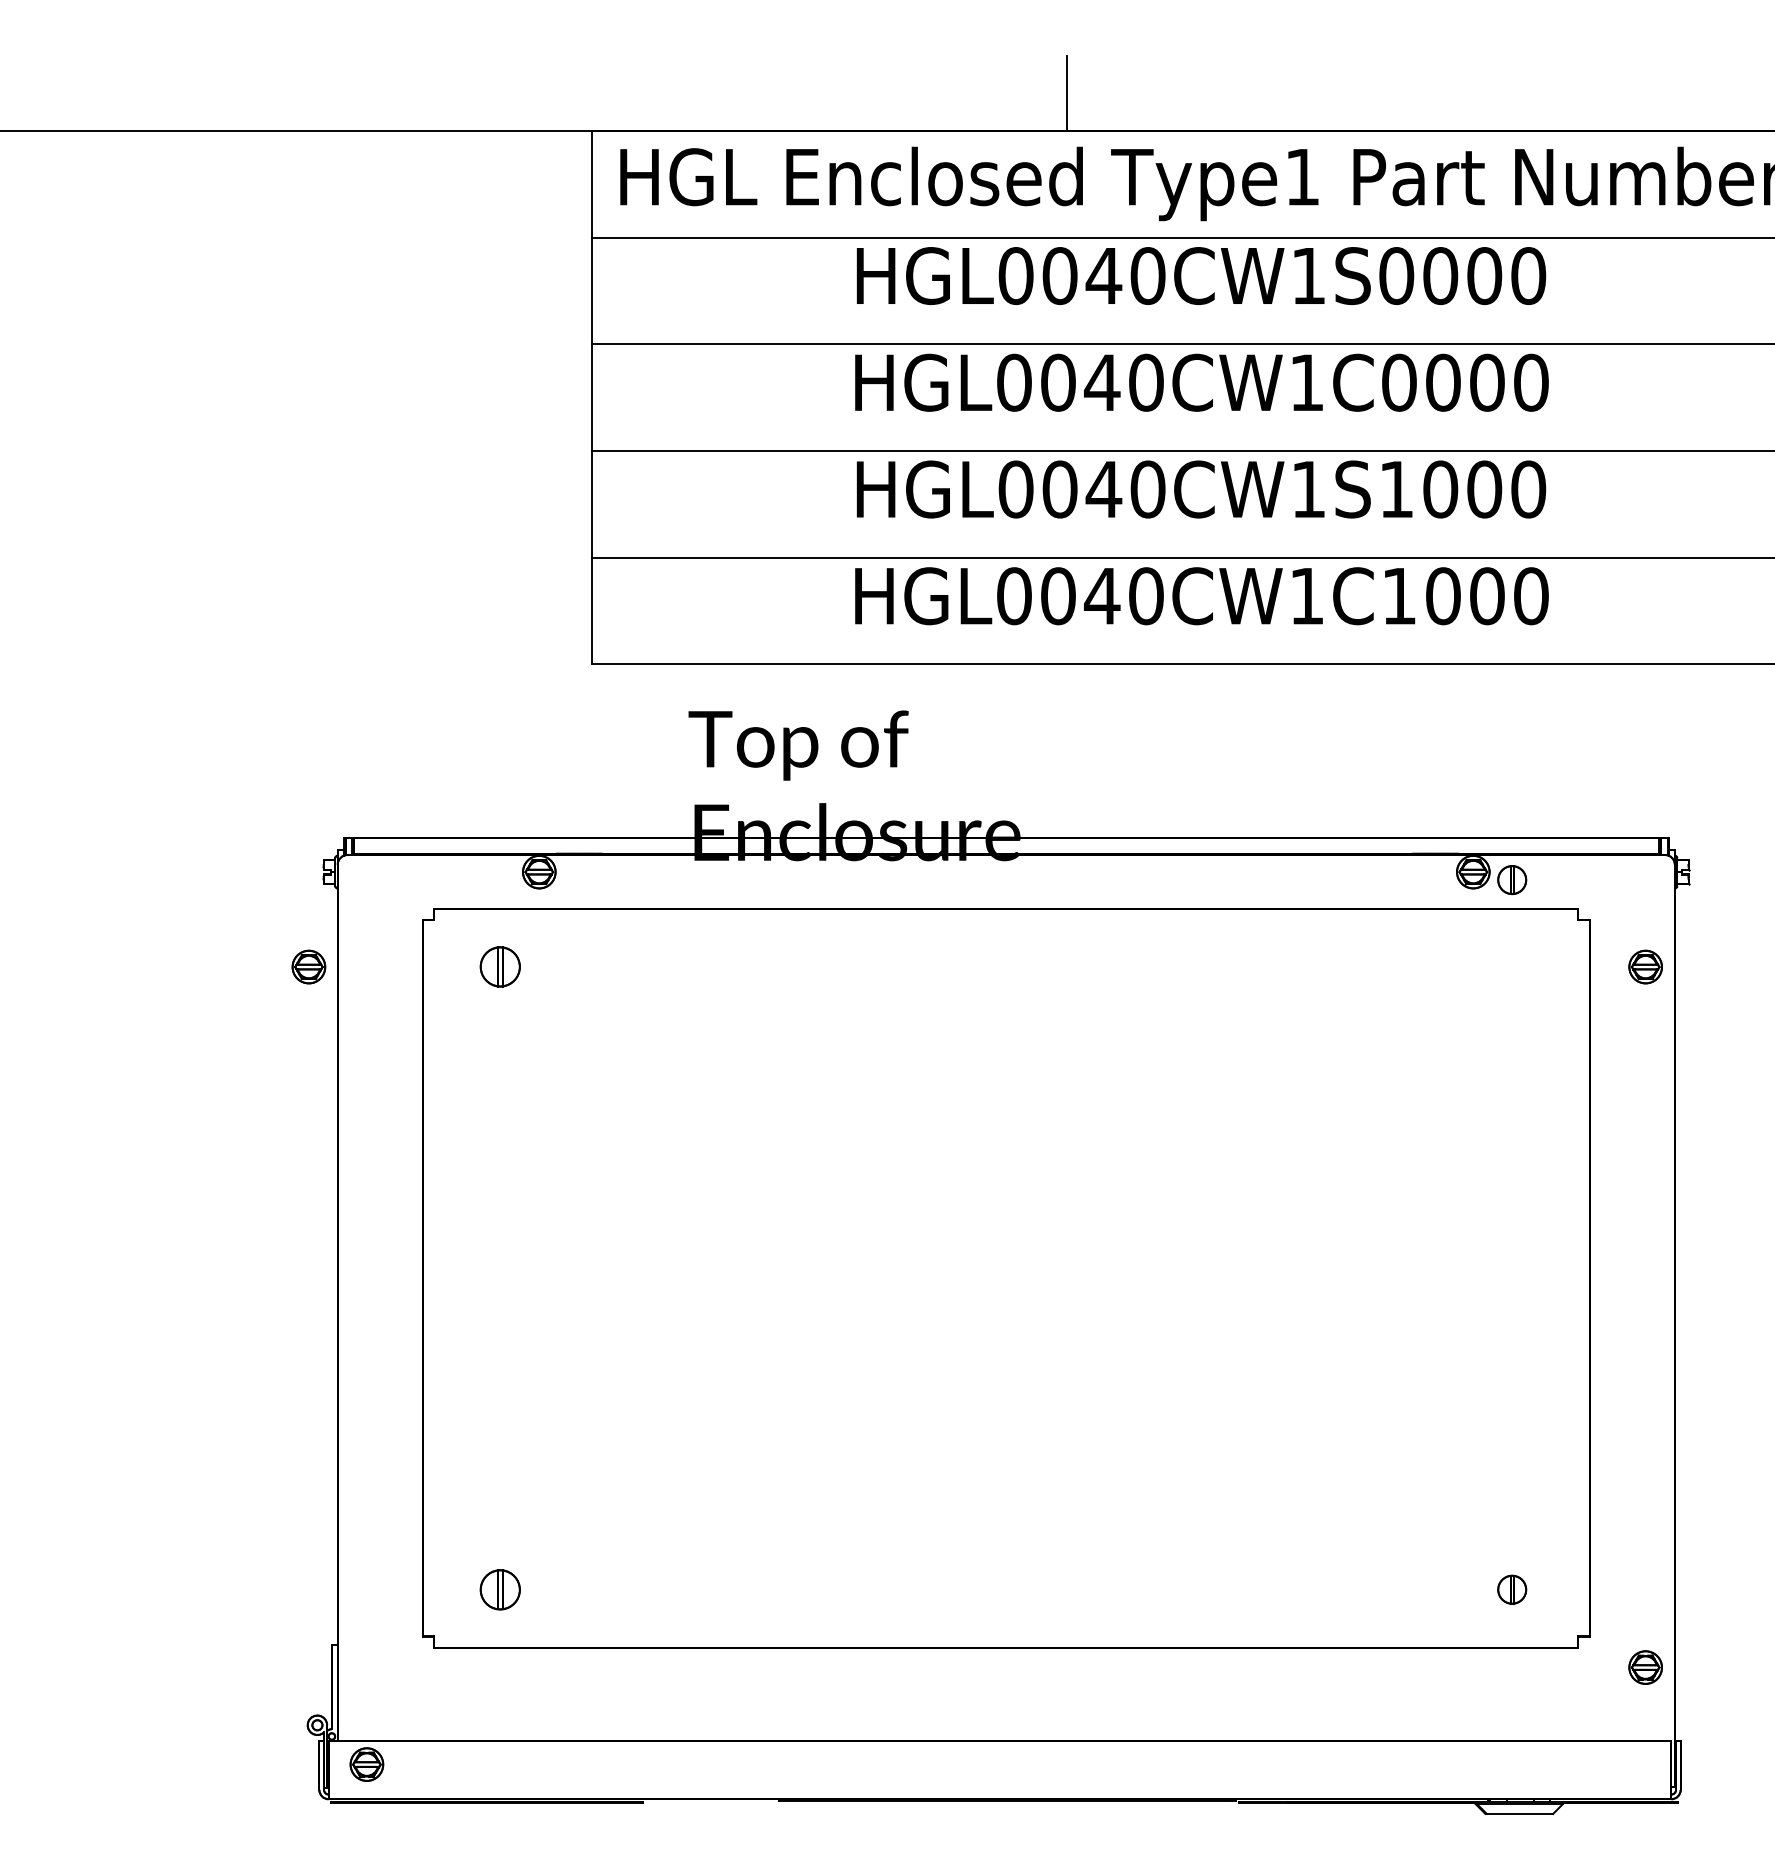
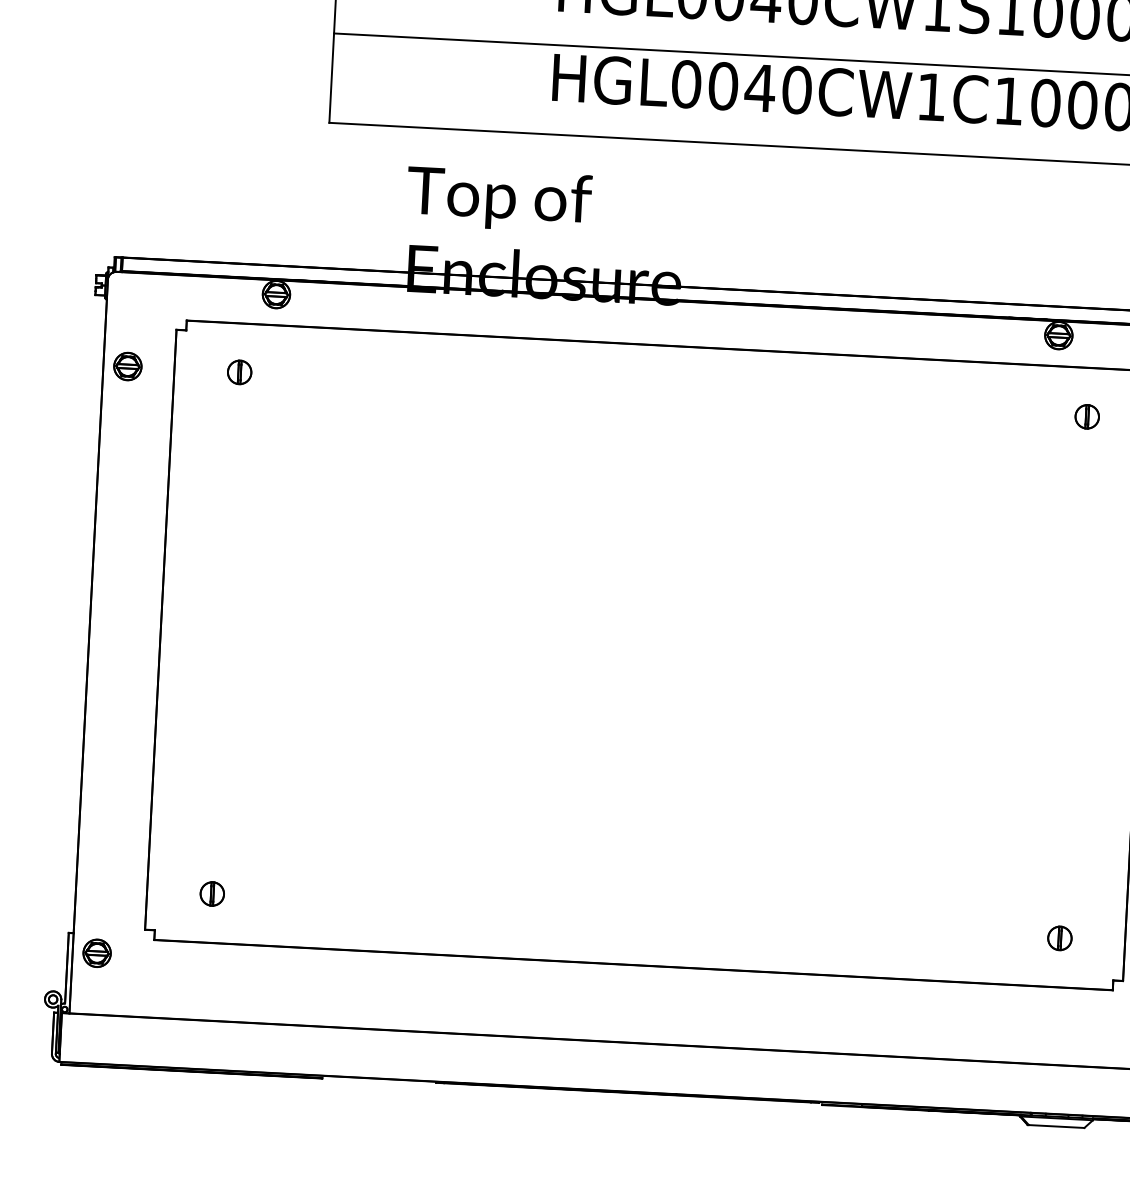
part: (1512, 880) -> (1087, 417), moved
part: (308, 966) -> (127, 366), moved
part: (500, 967) -> (239, 372), size x0.71
part: (500, 1589) -> (212, 893), size x0.71
part: (366, 1764) -> (96, 953), moved

